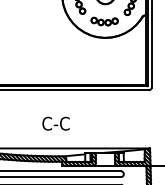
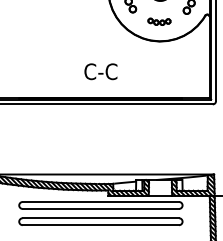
part: (104, 21) -> (159, 21), size x0.7
text: (55, 123) -> (100, 71), moved

